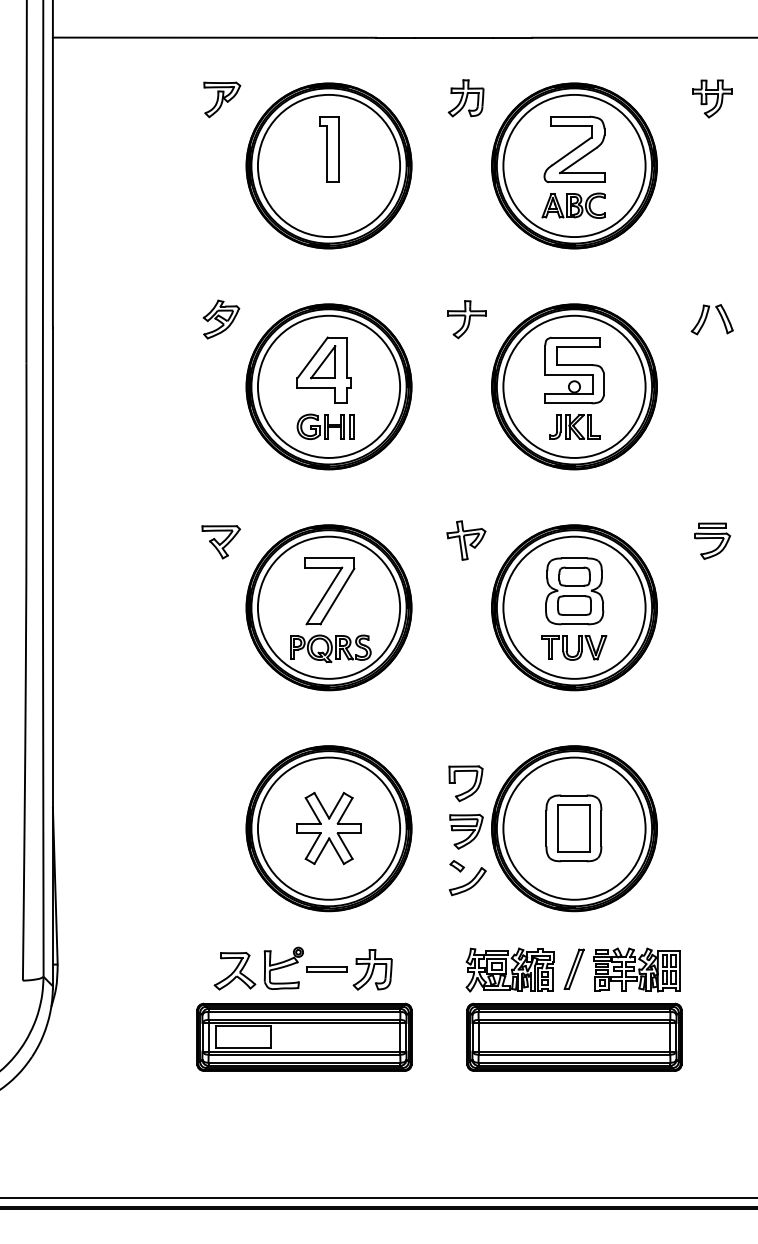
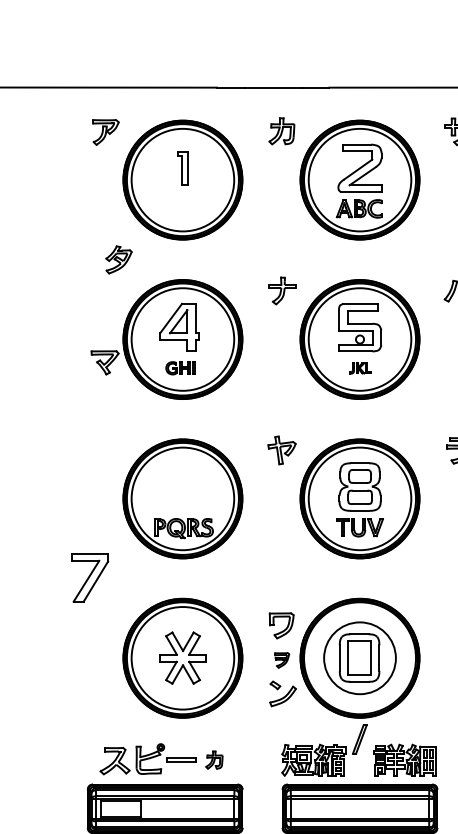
part: (329, 149) -> (183, 168), size x0.7
part: (221, 319) -> (119, 259), moved
part: (325, 426) -> (180, 368), size x0.7
part: (574, 426) -> (360, 368), size x0.6
part: (220, 542) -> (104, 363), moved
part: (329, 591) -> (90, 578), moved
circle: (574, 828) -> (360, 658), size x0.7
part: (466, 831) -> (282, 660), size x0.6
part: (573, 968) -> (359, 738), moved
part: (372, 969) -> (214, 759), size x0.6

